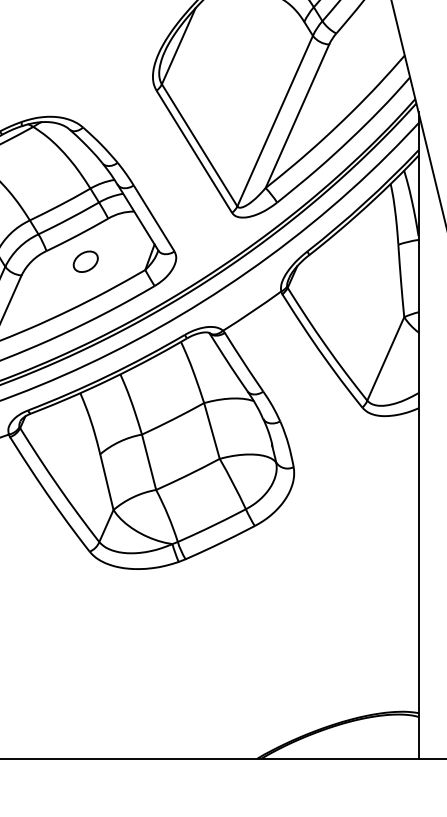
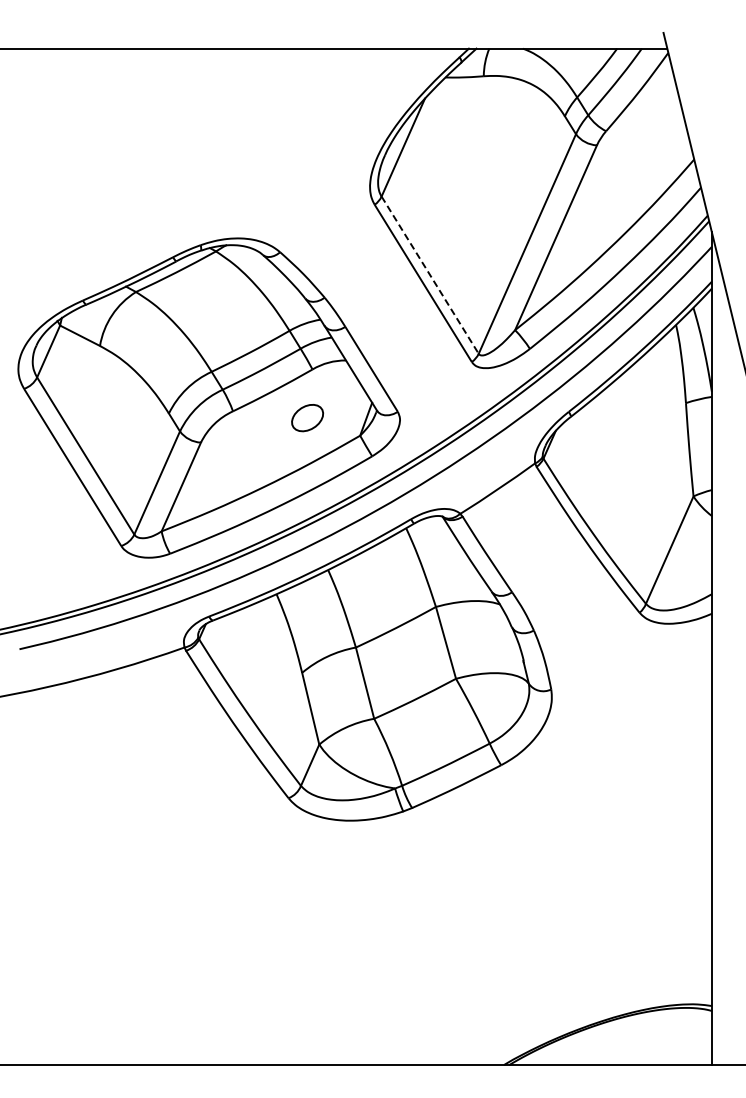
line: (199, 145) -> (430, 275), solid -> dashed
part: (85, 262) -> (307, 418), moved

